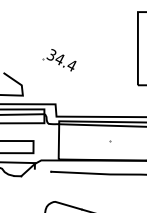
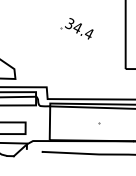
part: (59, 60) -> (77, 29), moved

